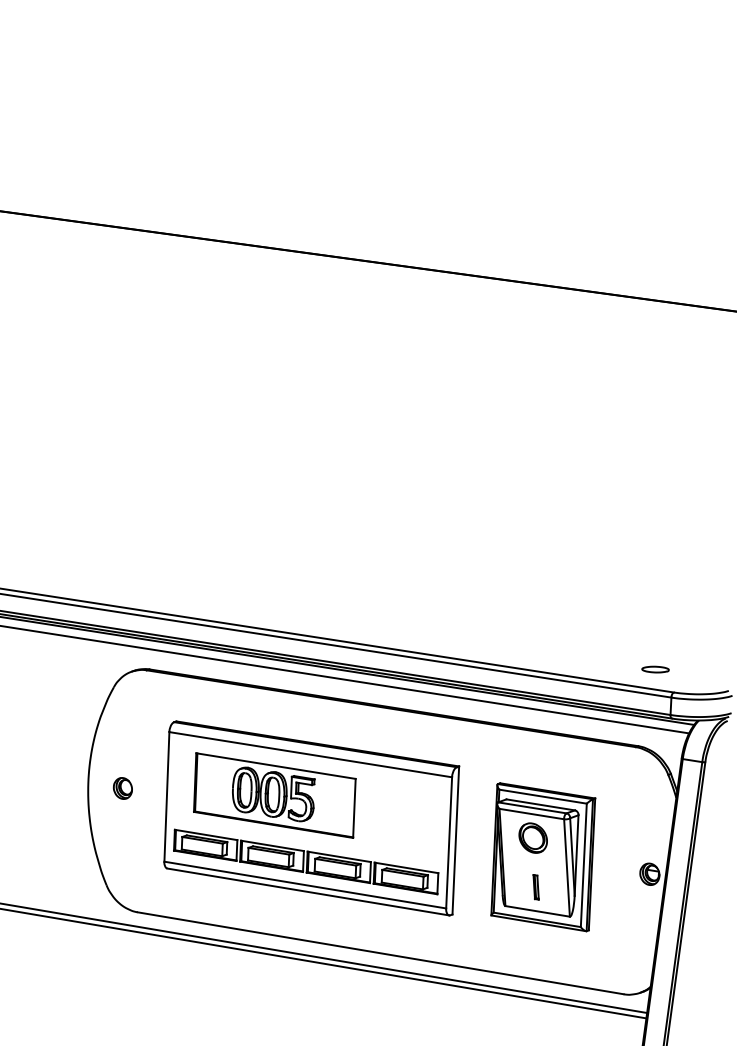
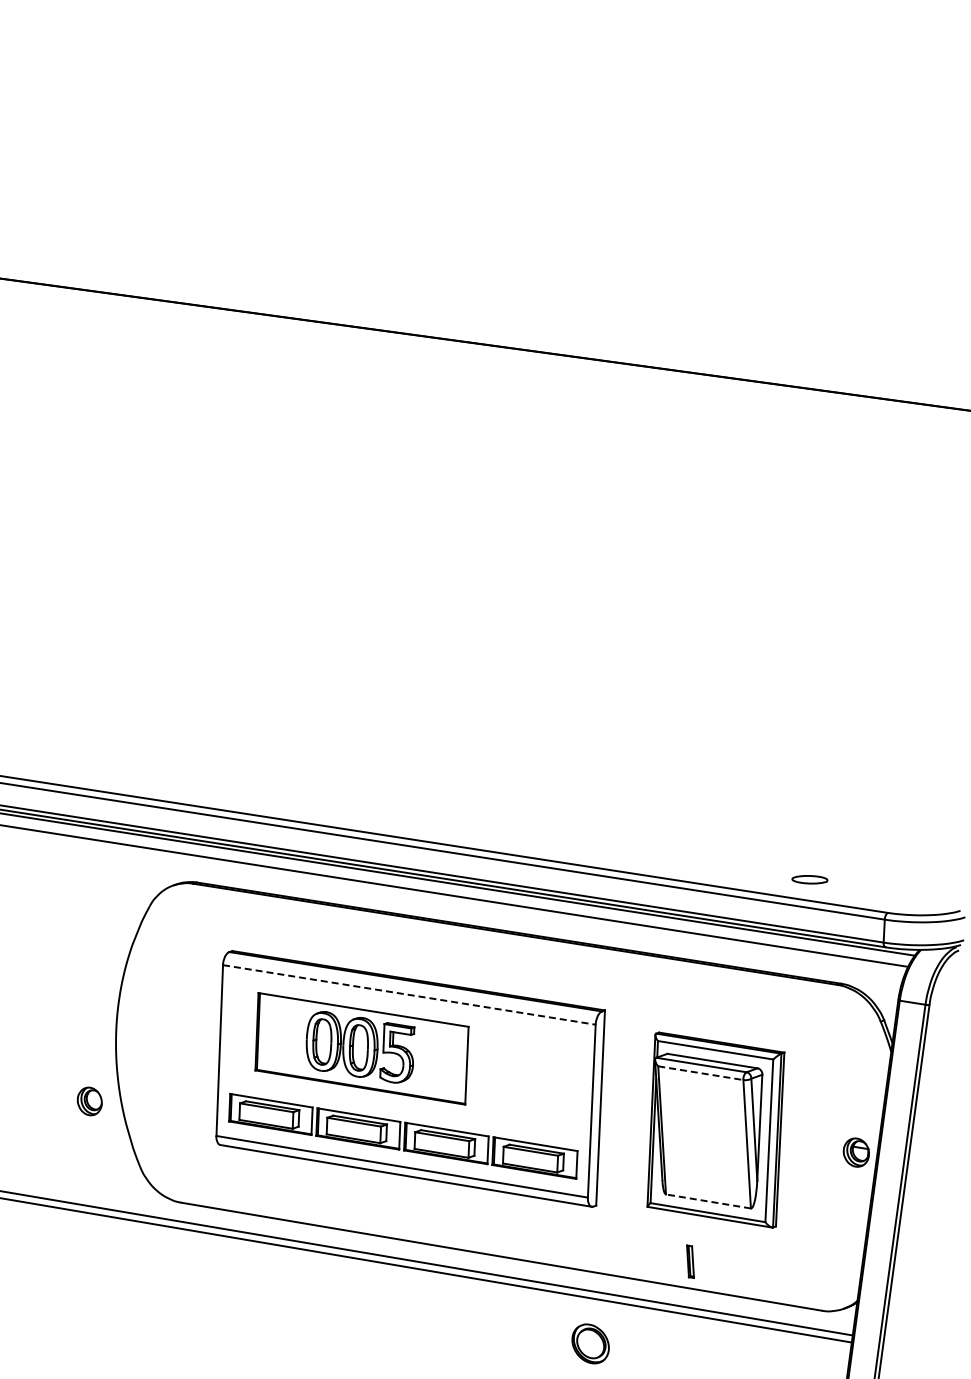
part: (655, 669) -> (809, 879), moved
line: (310, 754) -> (409, 994), solid -> dashed
part: (122, 788) -> (89, 1101), moved
line: (532, 814) -> (701, 1073), solid -> dashed
part: (533, 837) -> (590, 1343), moved
part: (536, 887) -> (690, 1261), moved
line: (536, 911) -> (707, 1201), solid -> dashed

